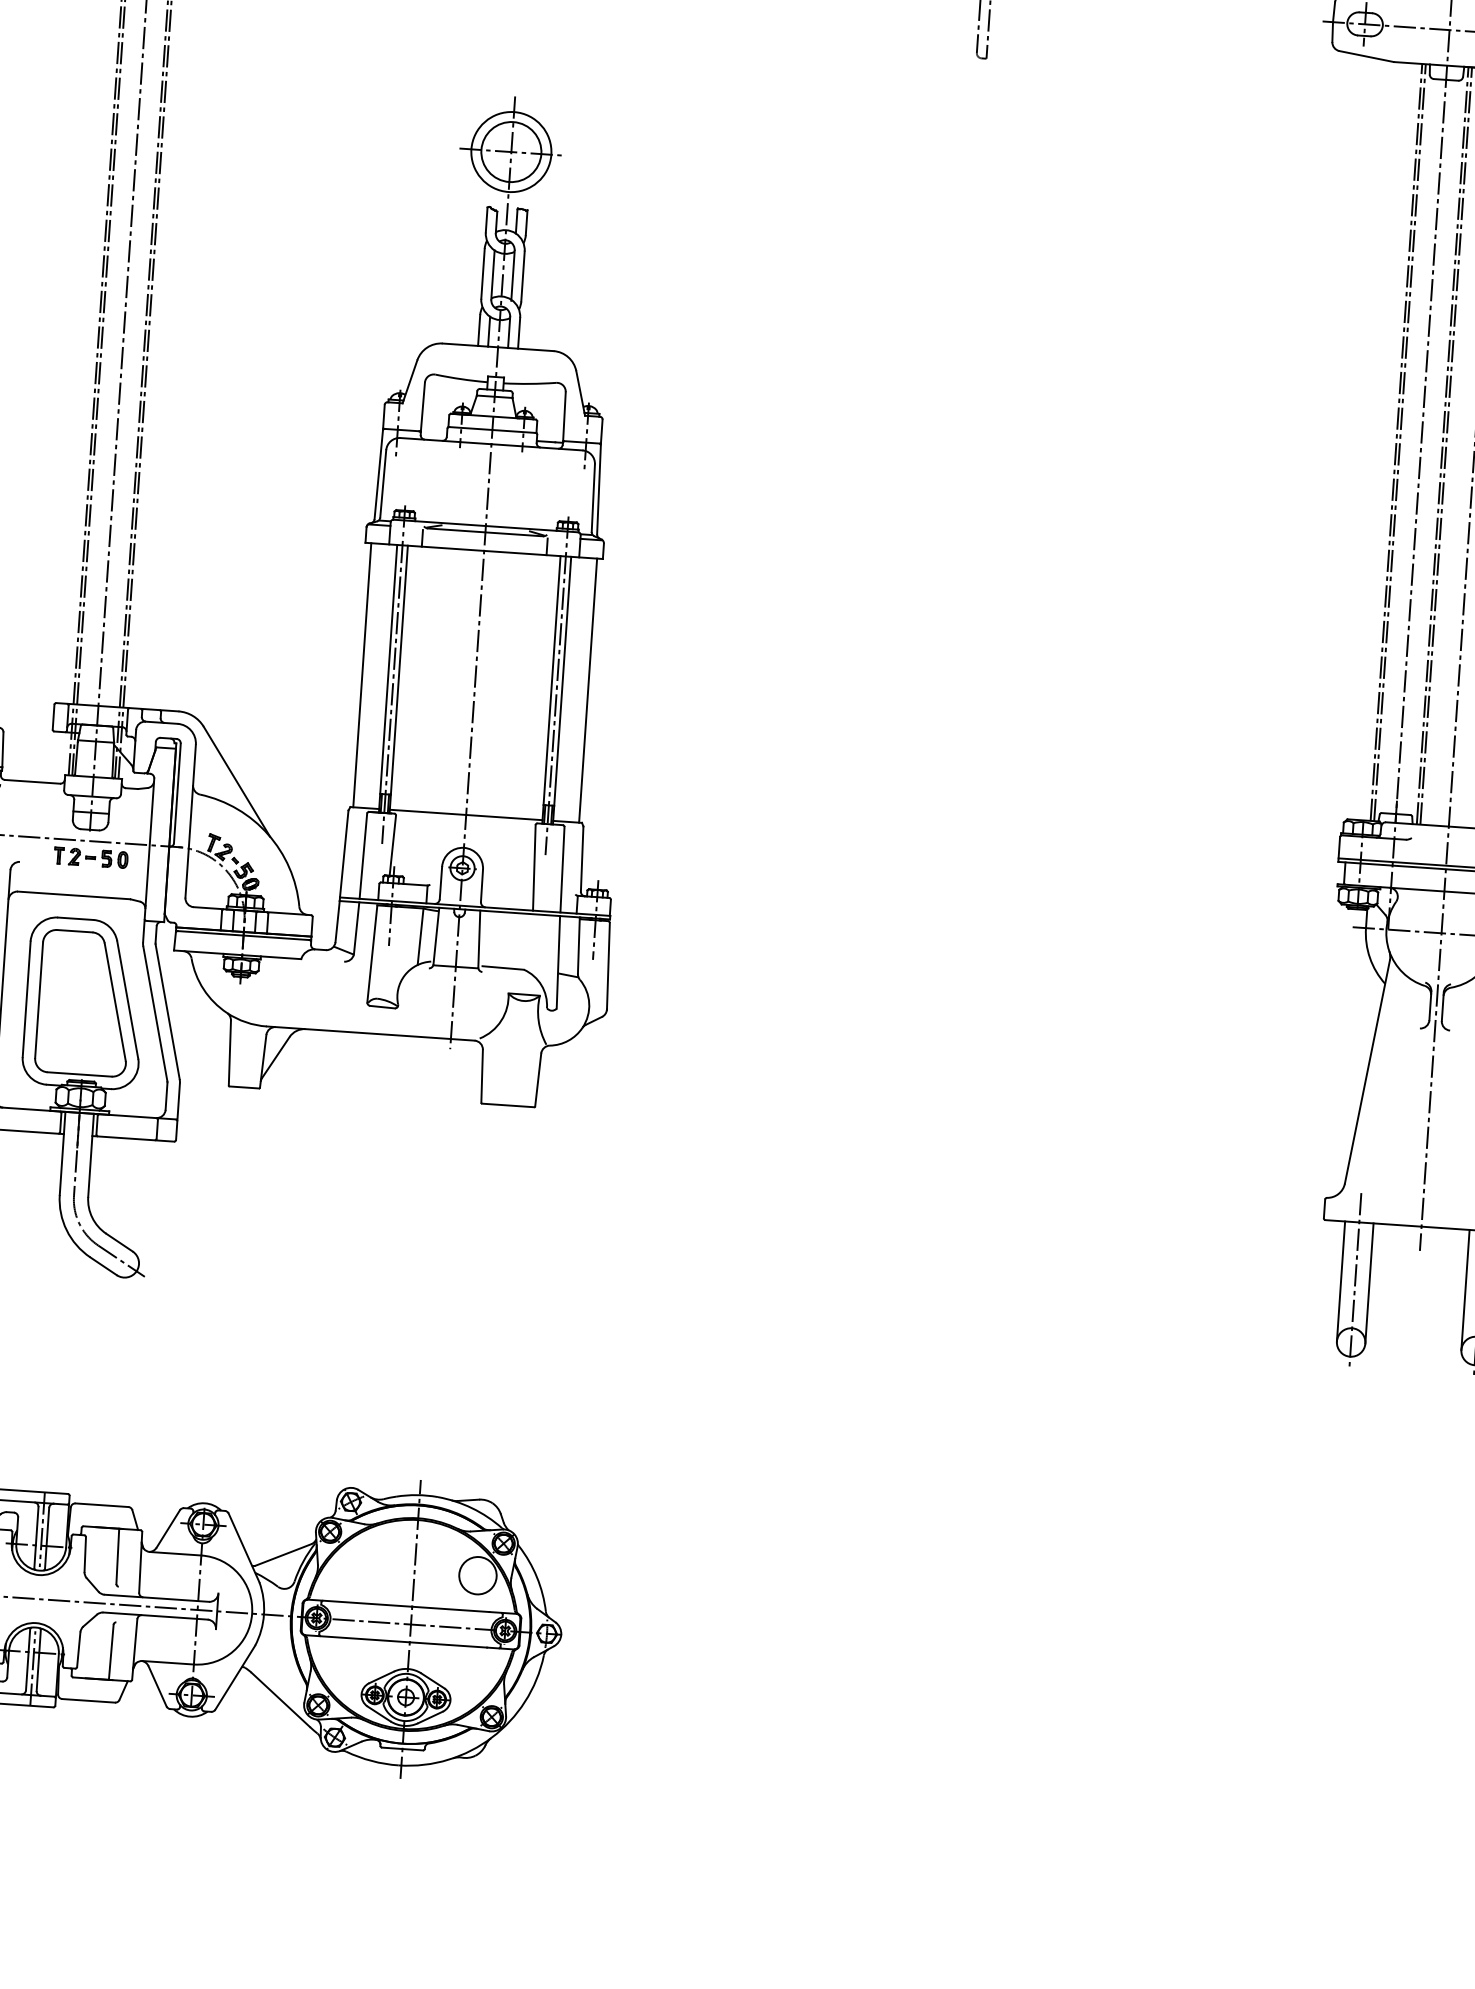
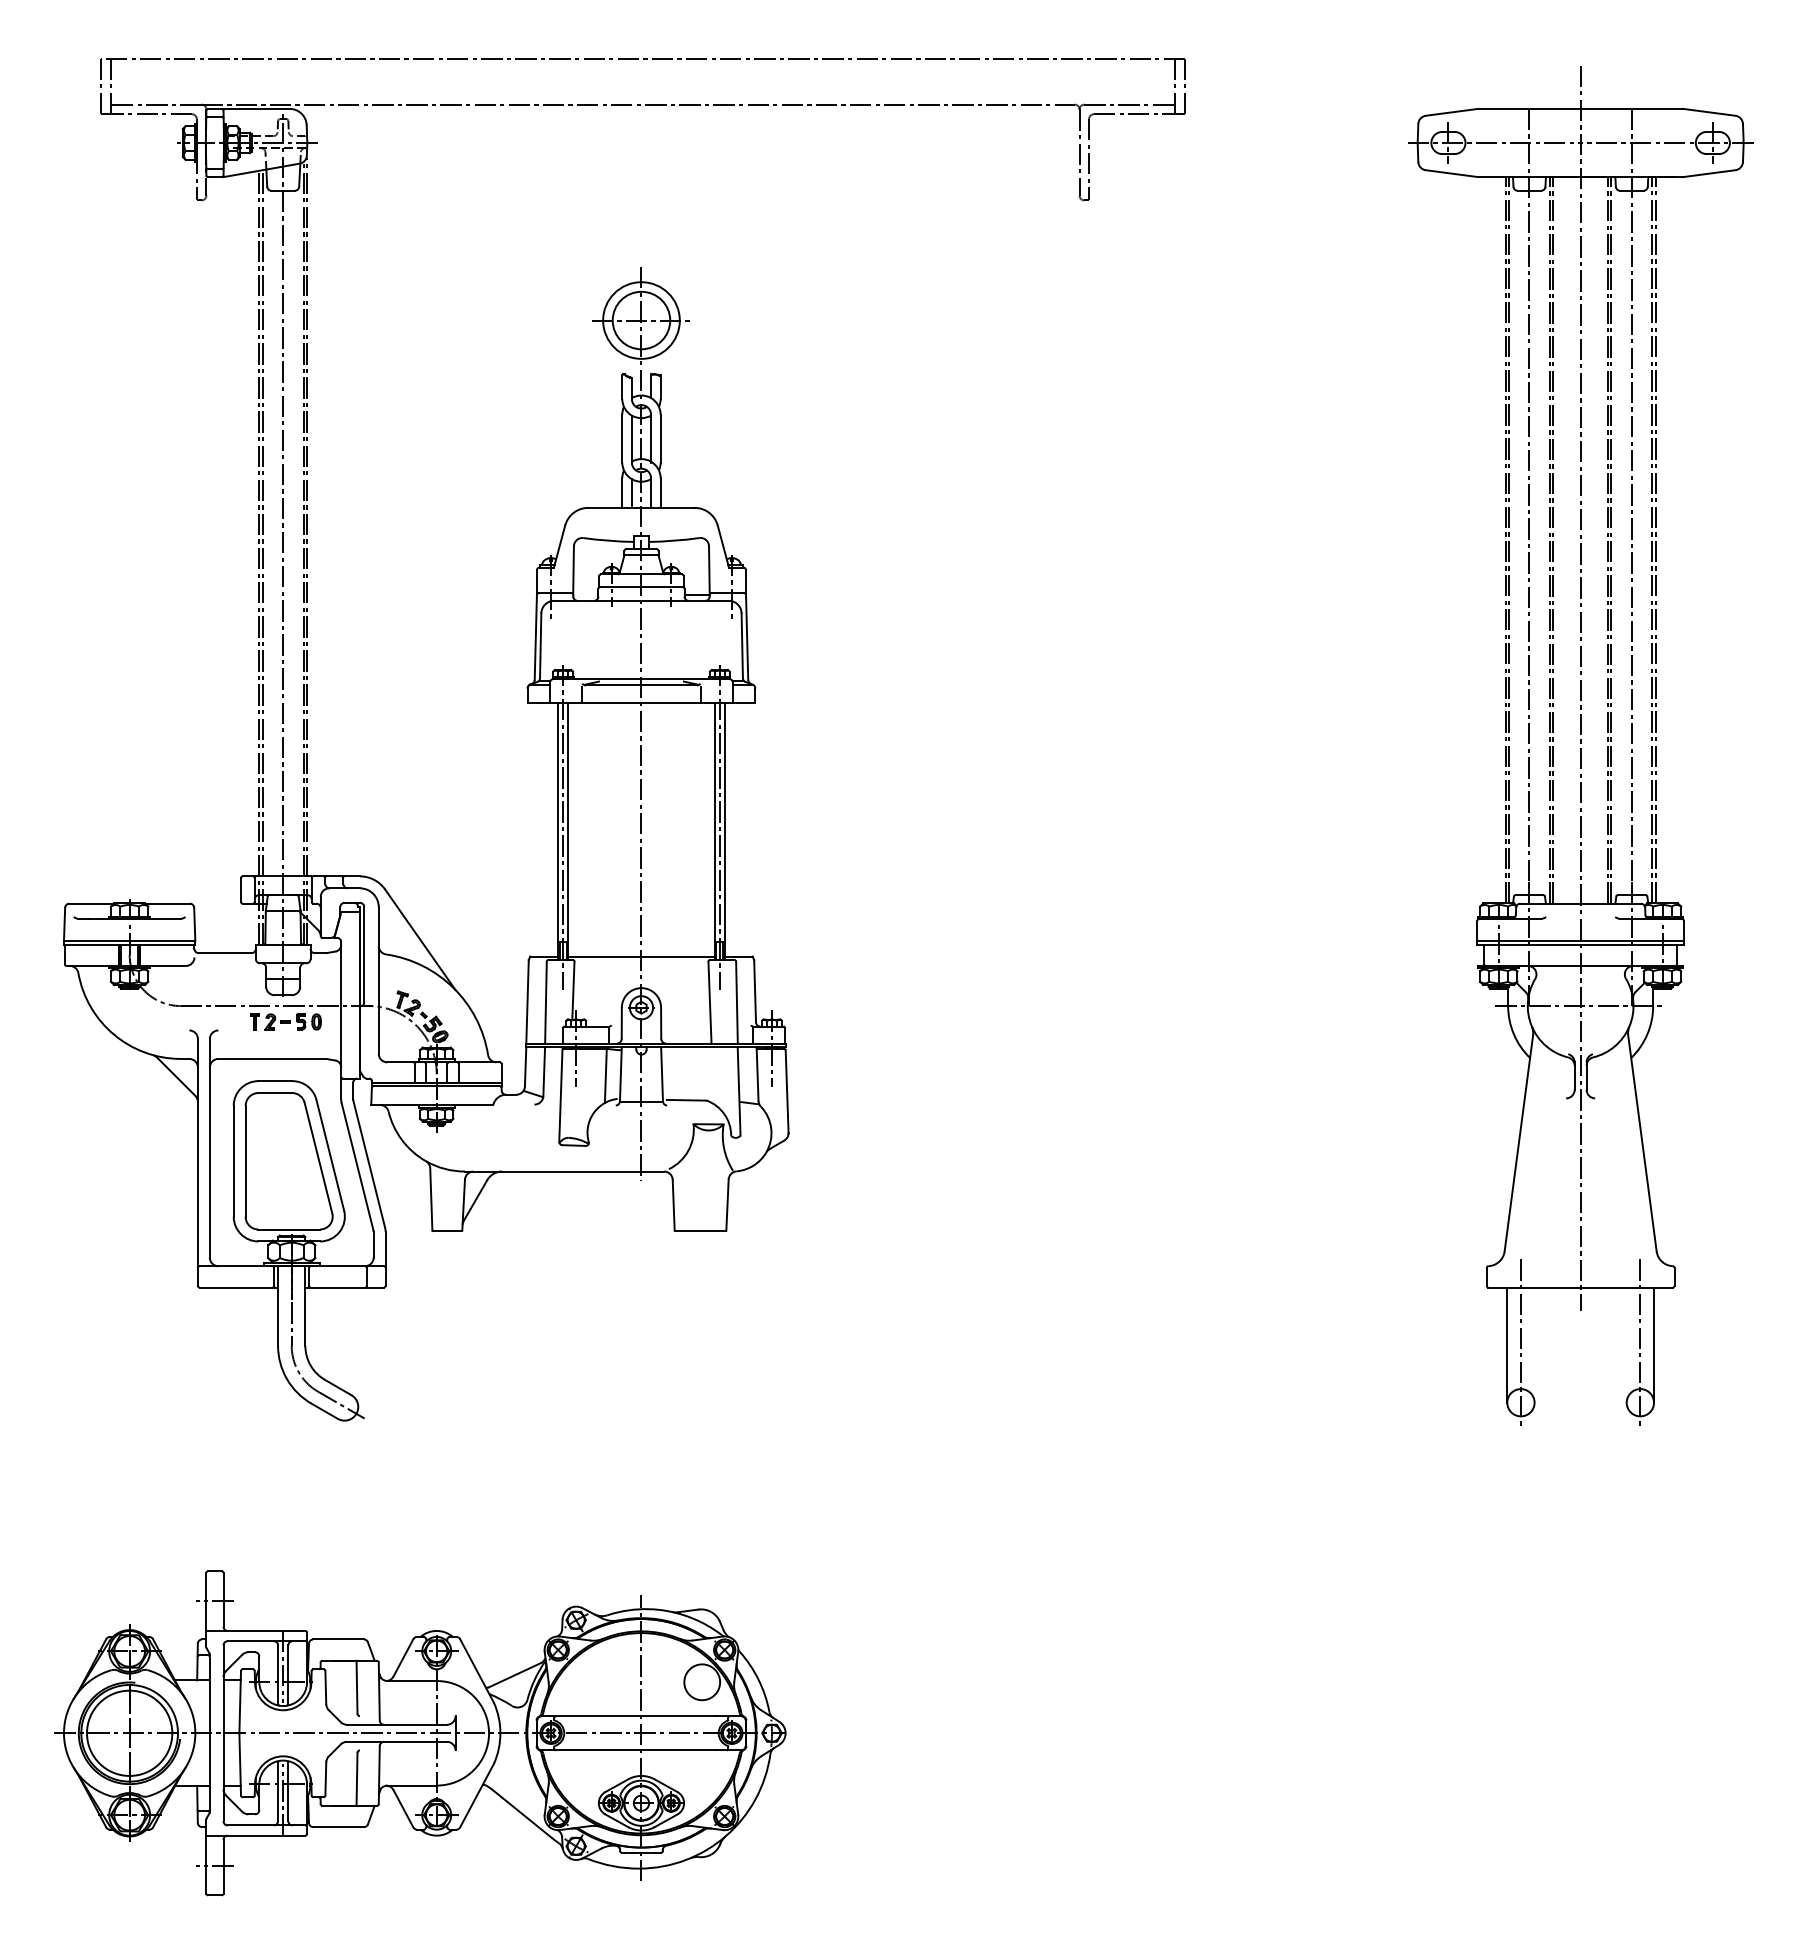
line: (362, 674) -> (533, 829), removed
line: (587, 690) -> (749, 829), removed
line: (1369, 1282) -> (1534, 1344), removed
line: (1465, 1289) -> (1626, 1344), removed

